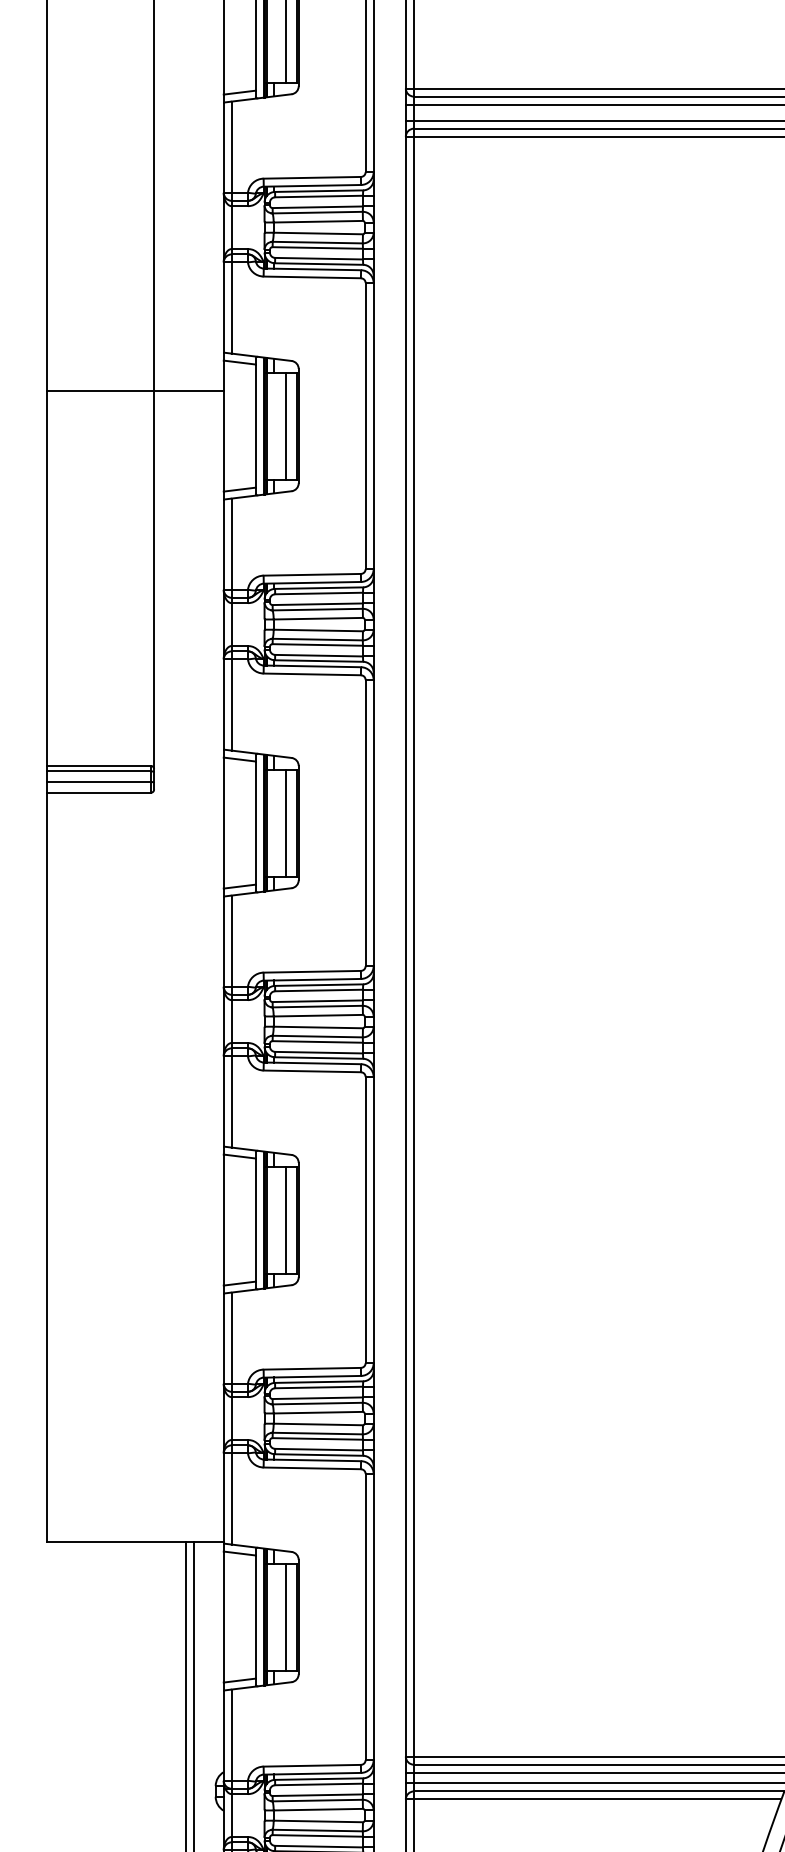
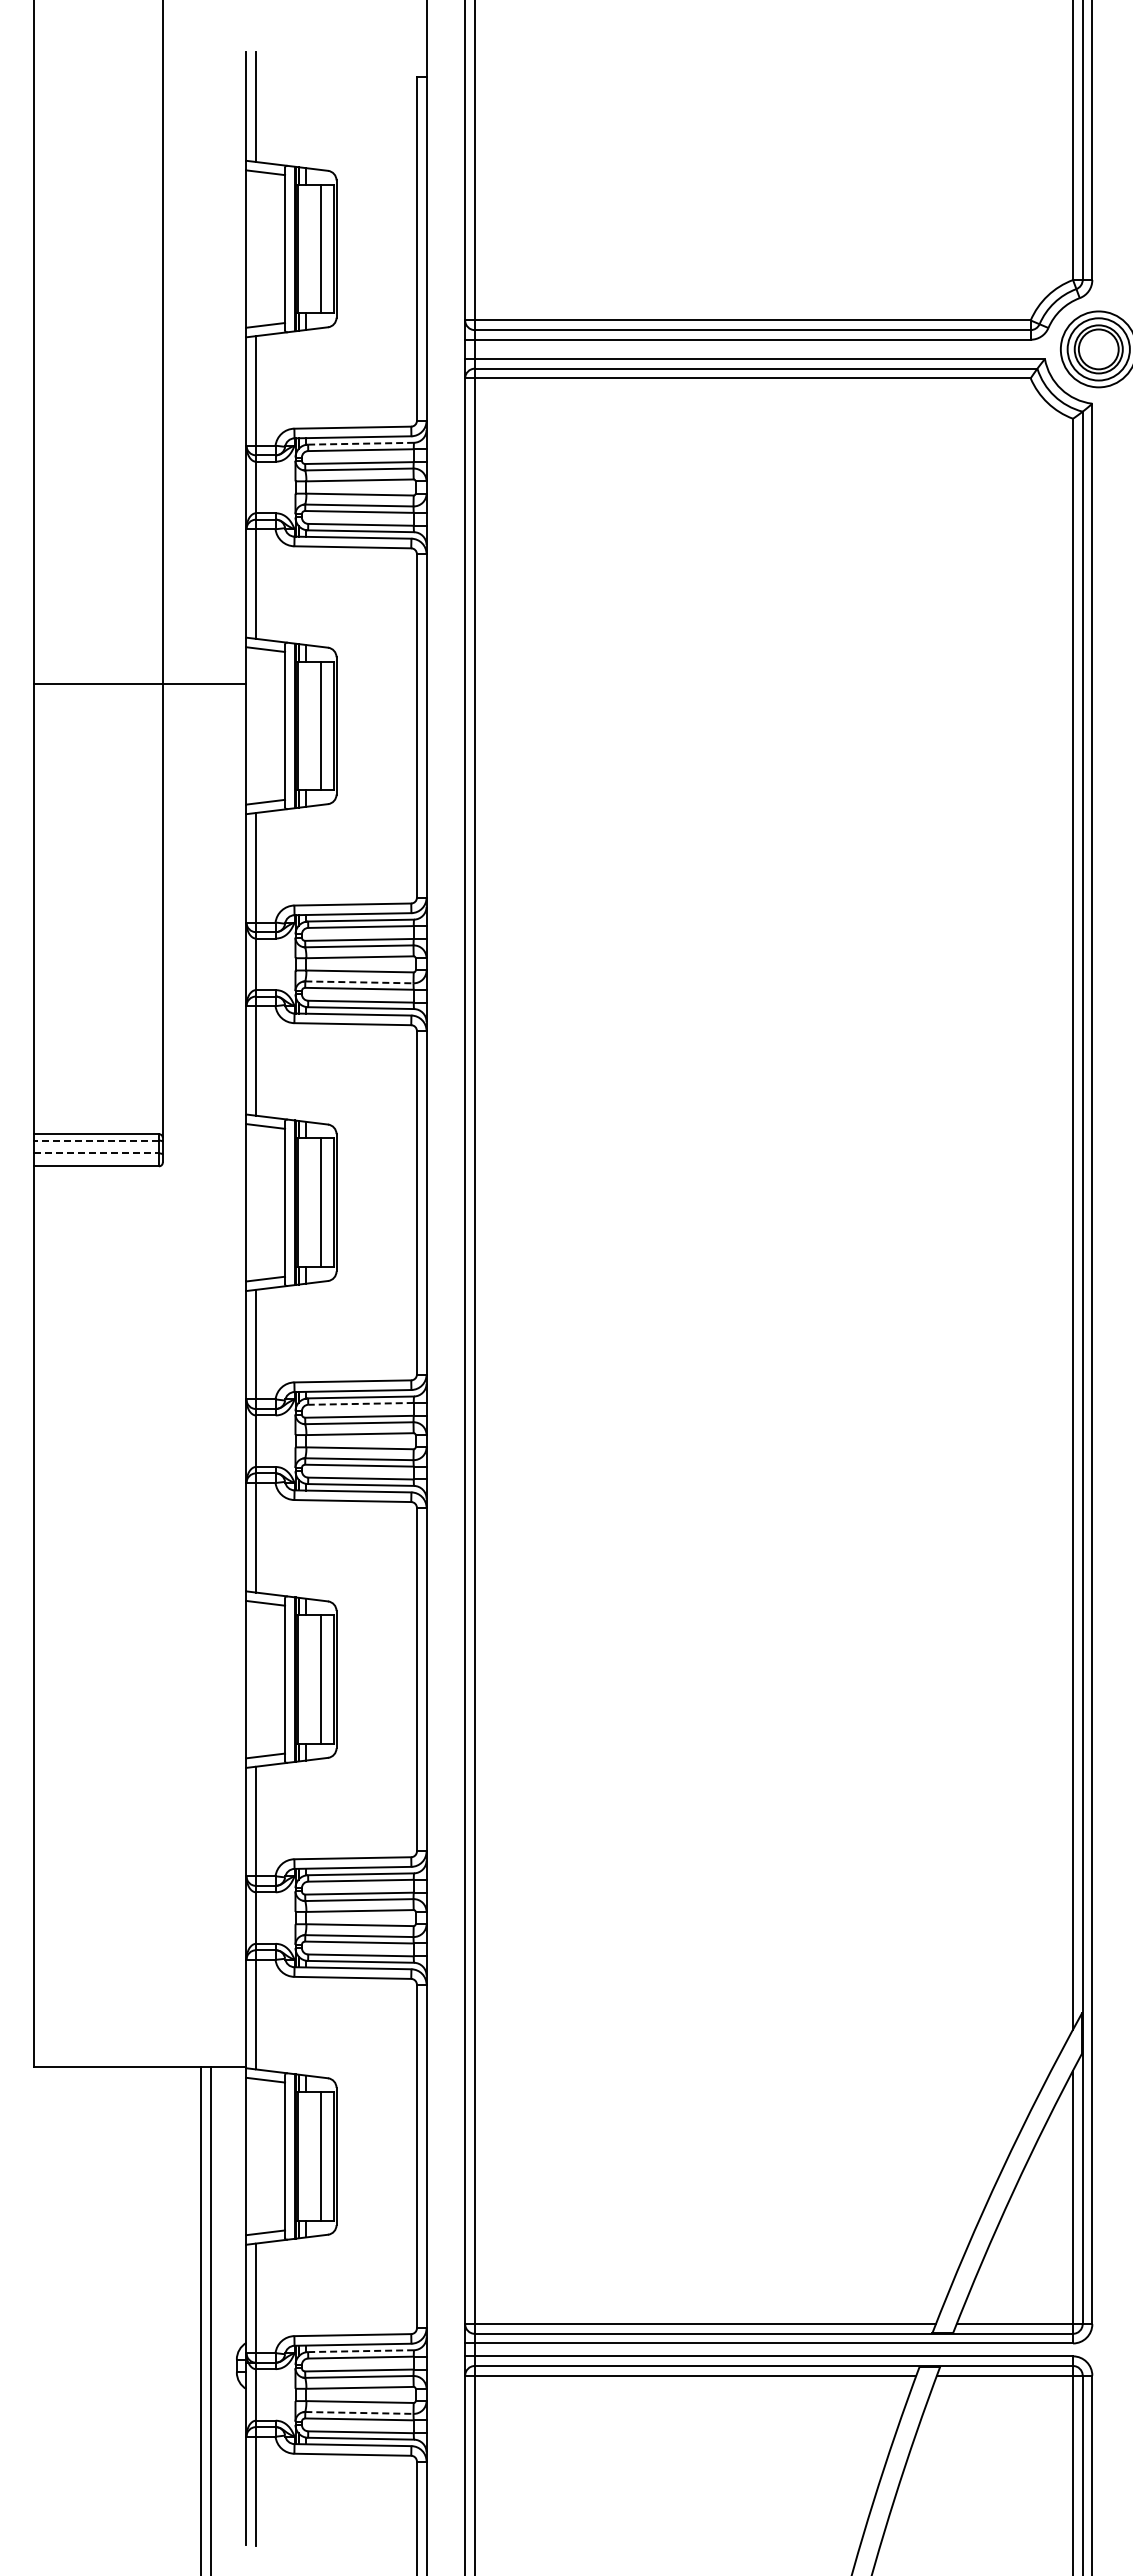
line: (319, 190) -> (361, 443), solid -> dashed
line: (317, 639) -> (359, 982), solid -> dashed
line: (98, 771) -> (96, 1140), solid -> dashed
line: (99, 782) -> (97, 1153), solid -> dashed
line: (318, 990) -> (360, 1403), solid -> dashed
line: (319, 1779) -> (361, 2351), solid -> dashed
line: (317, 1830) -> (359, 2412), solid -> dashed

